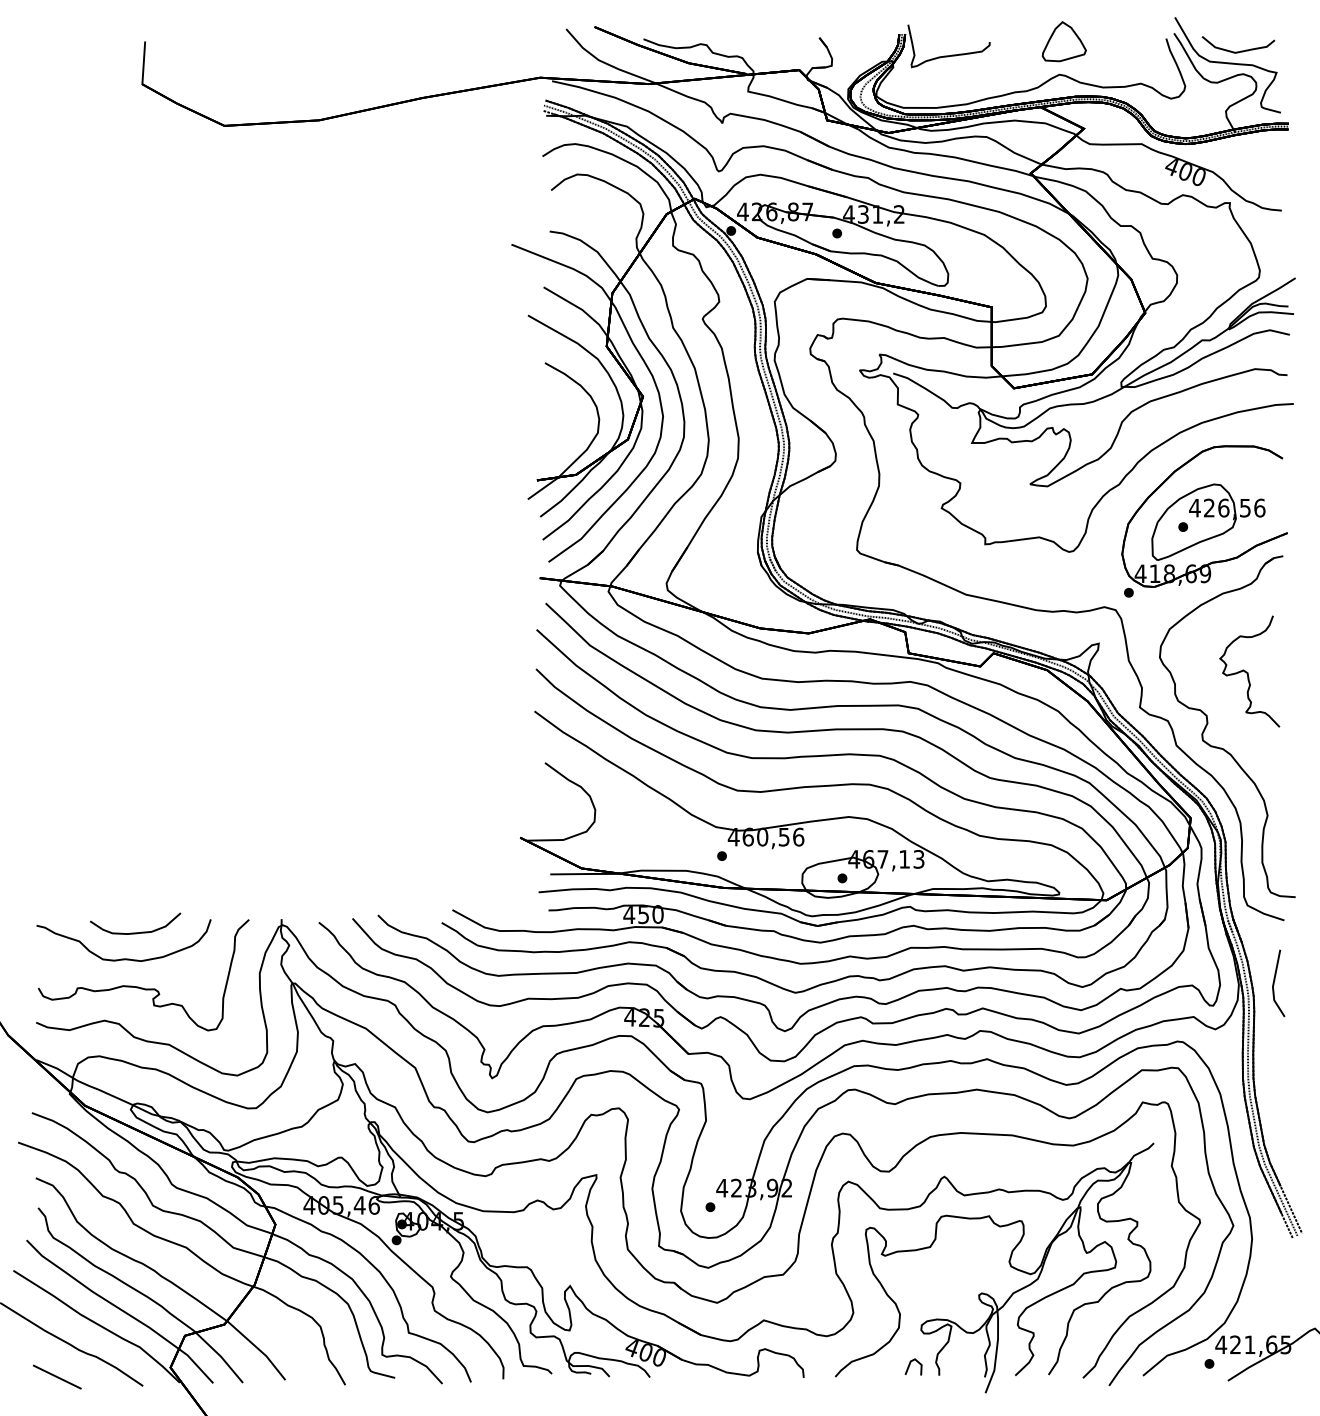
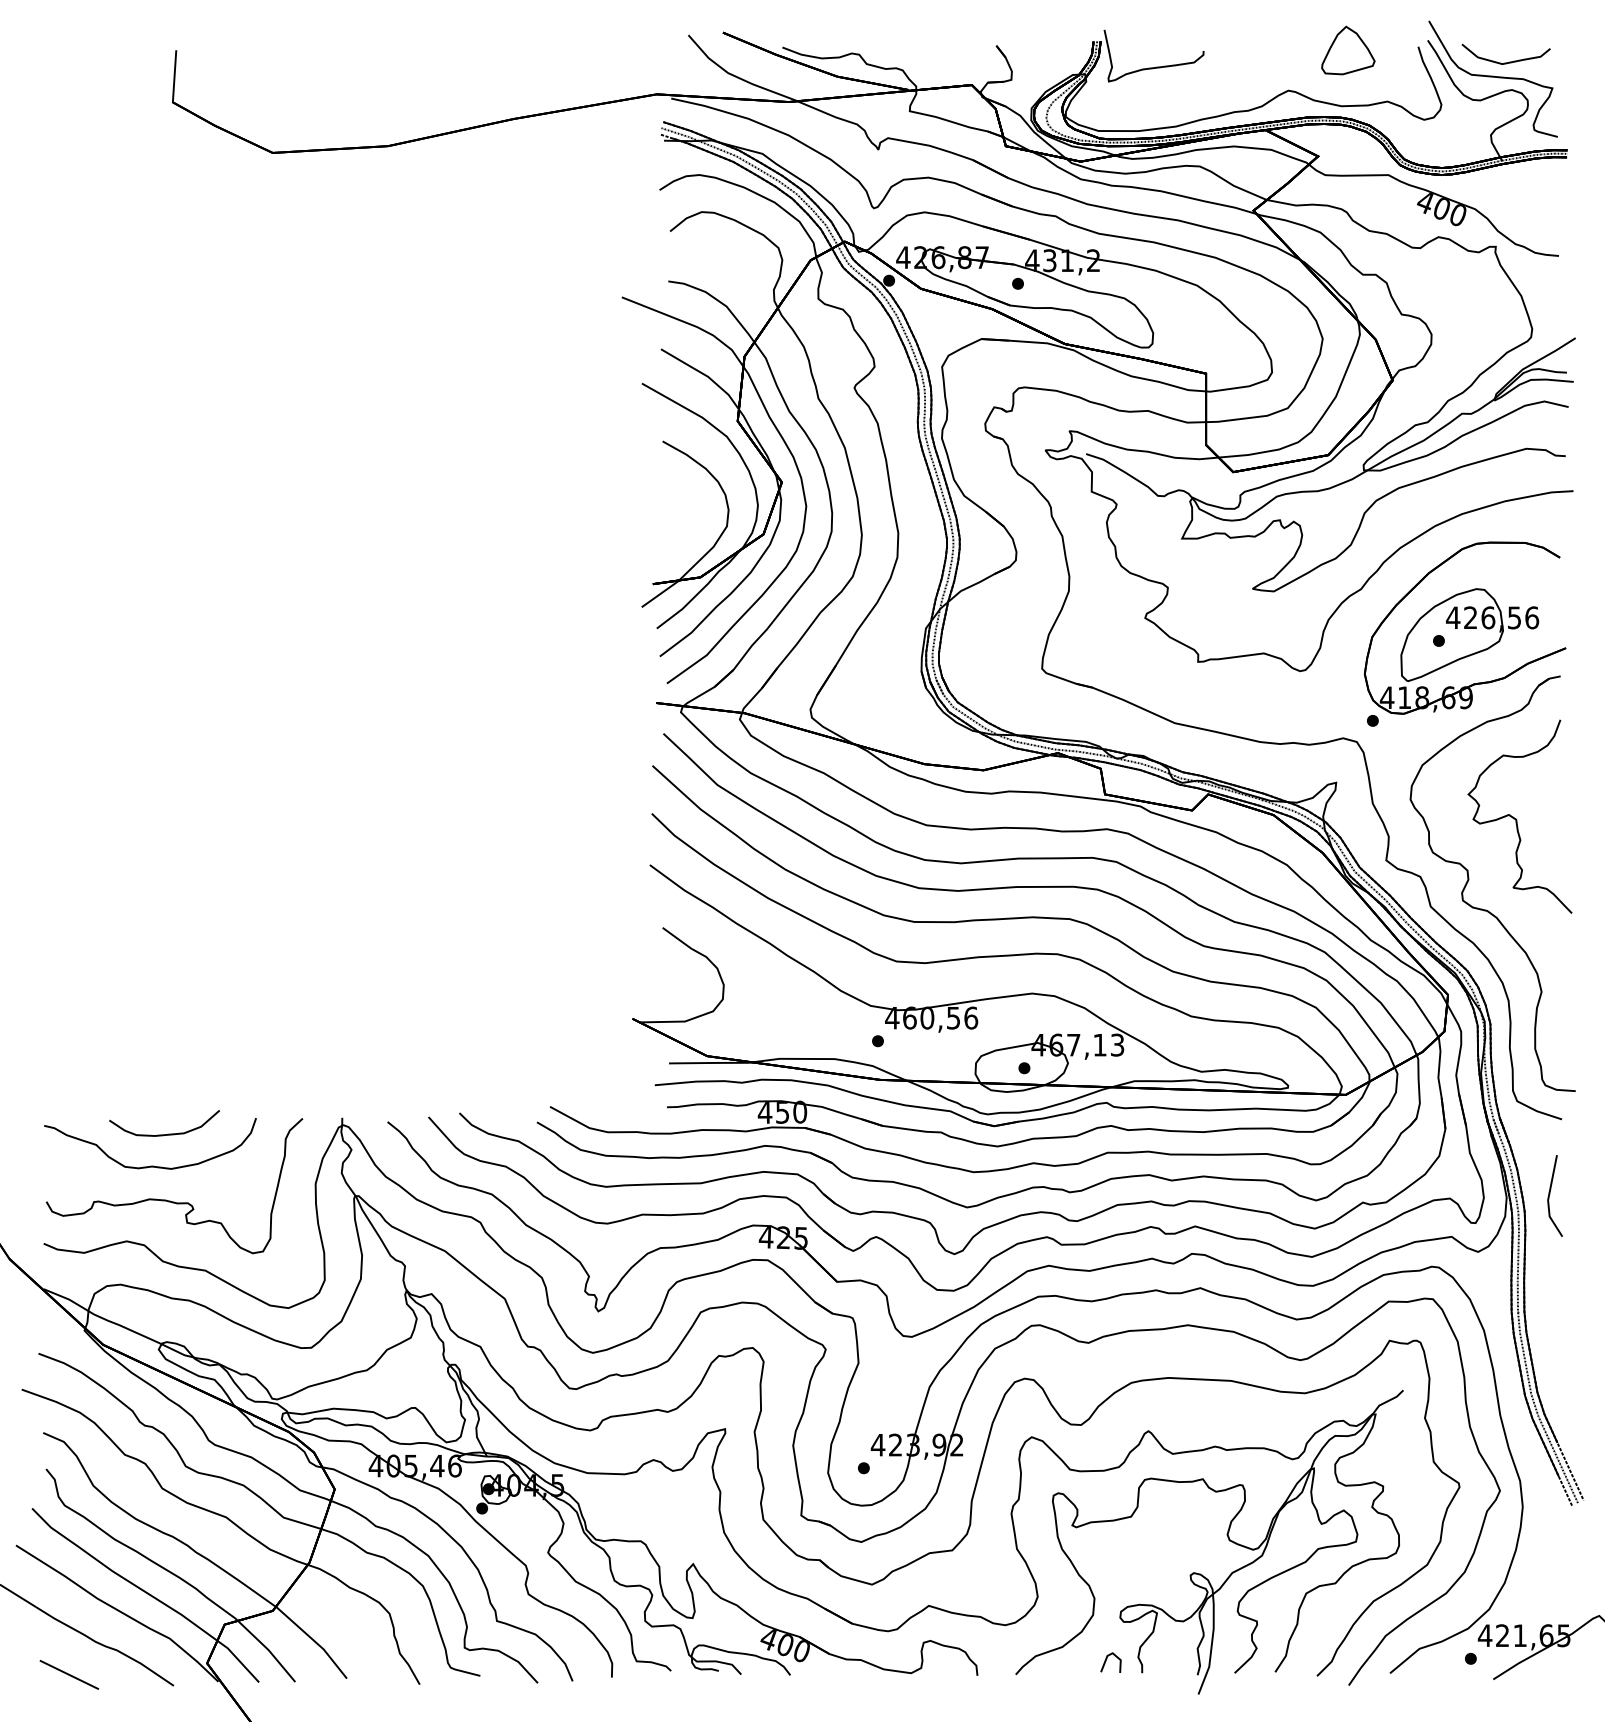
part: (1064, 41) -> (1348, 50), moved
part: (1249, 671) -> (1519, 816), size x1.43

